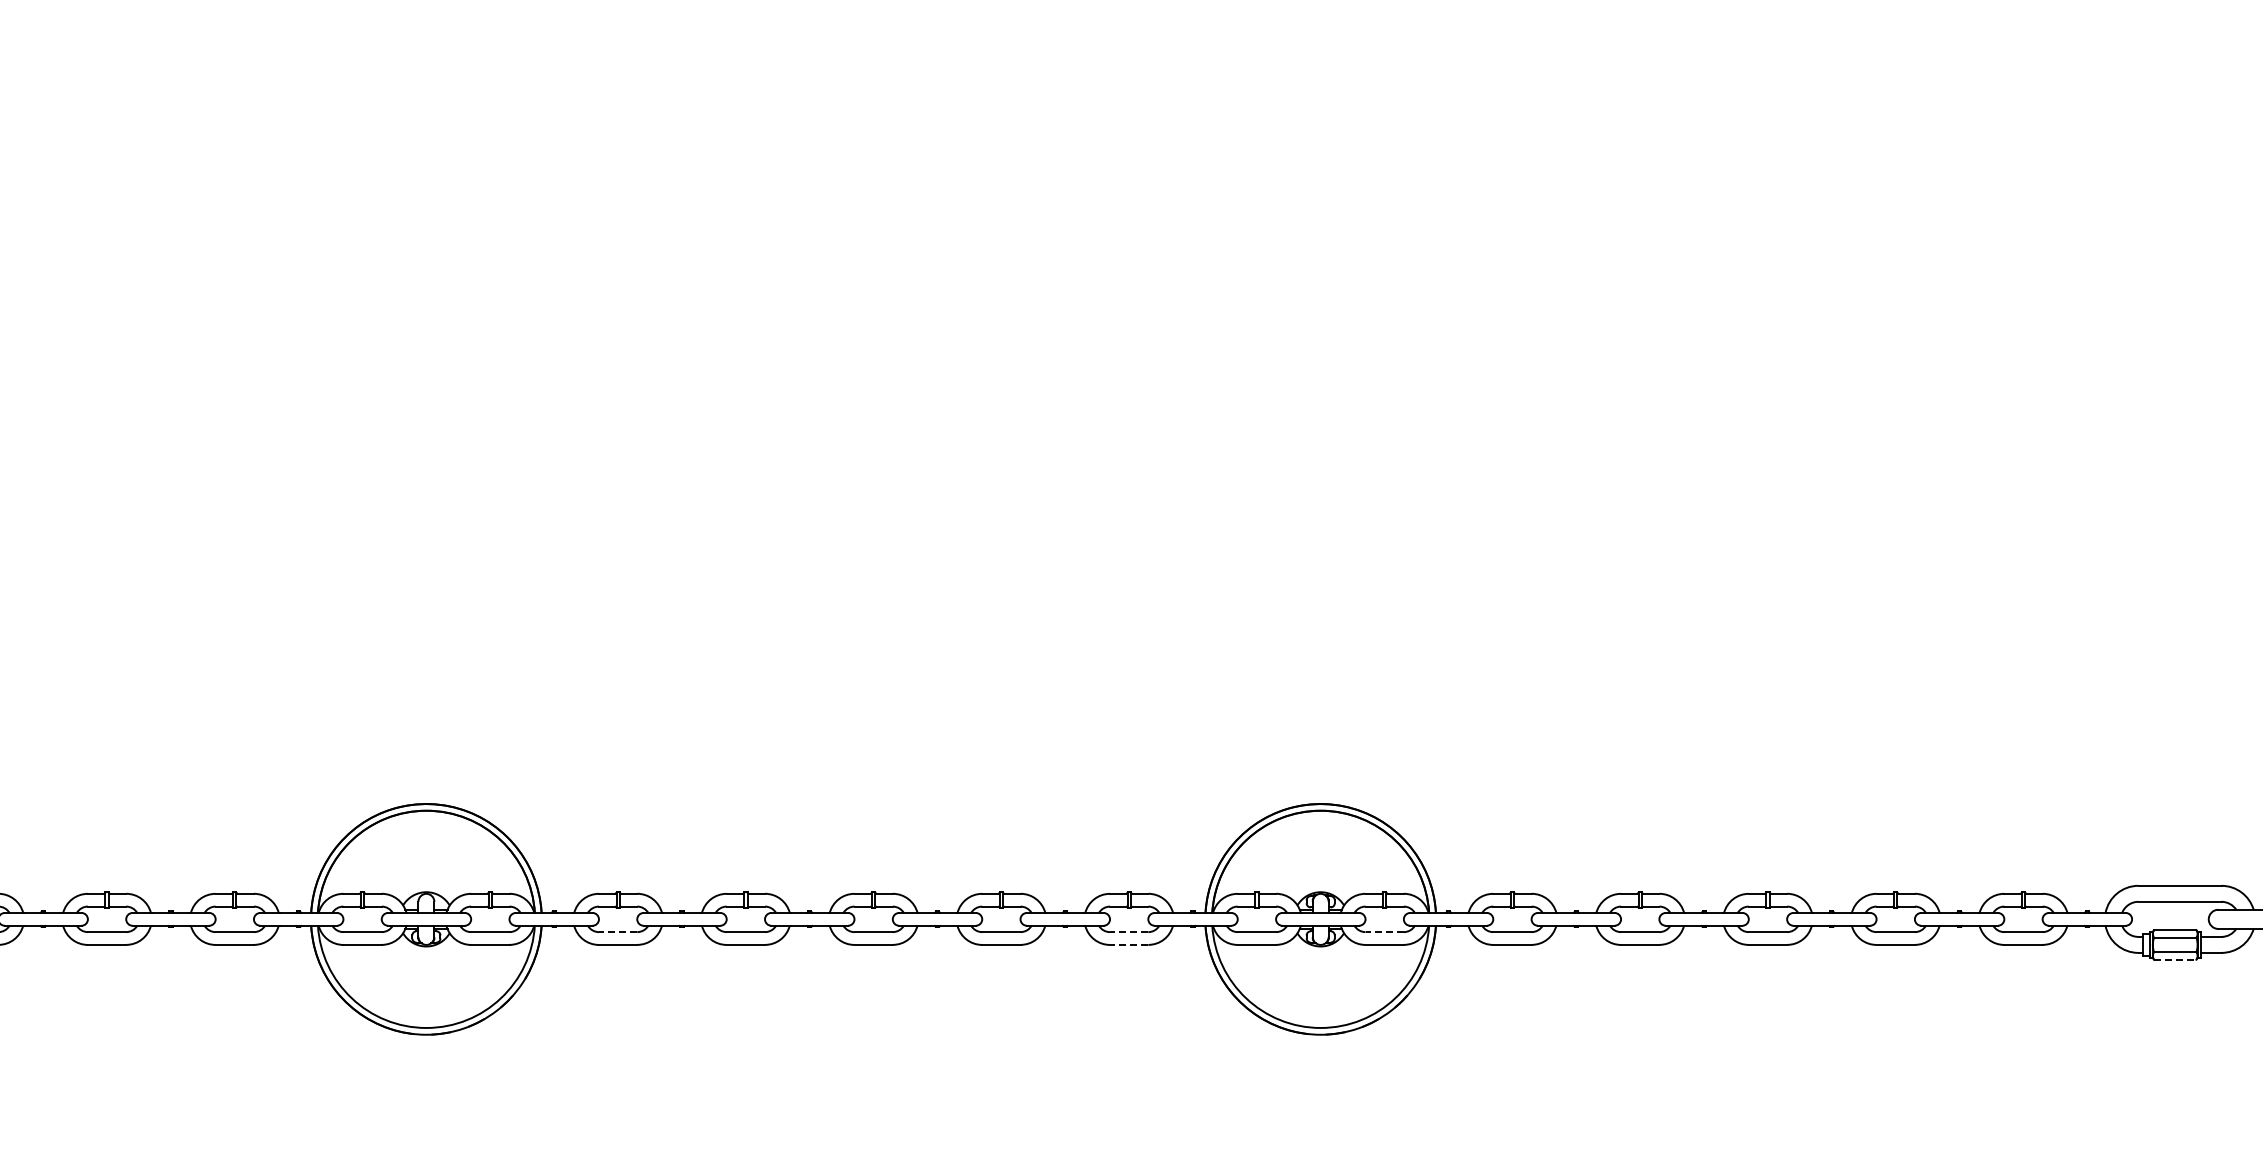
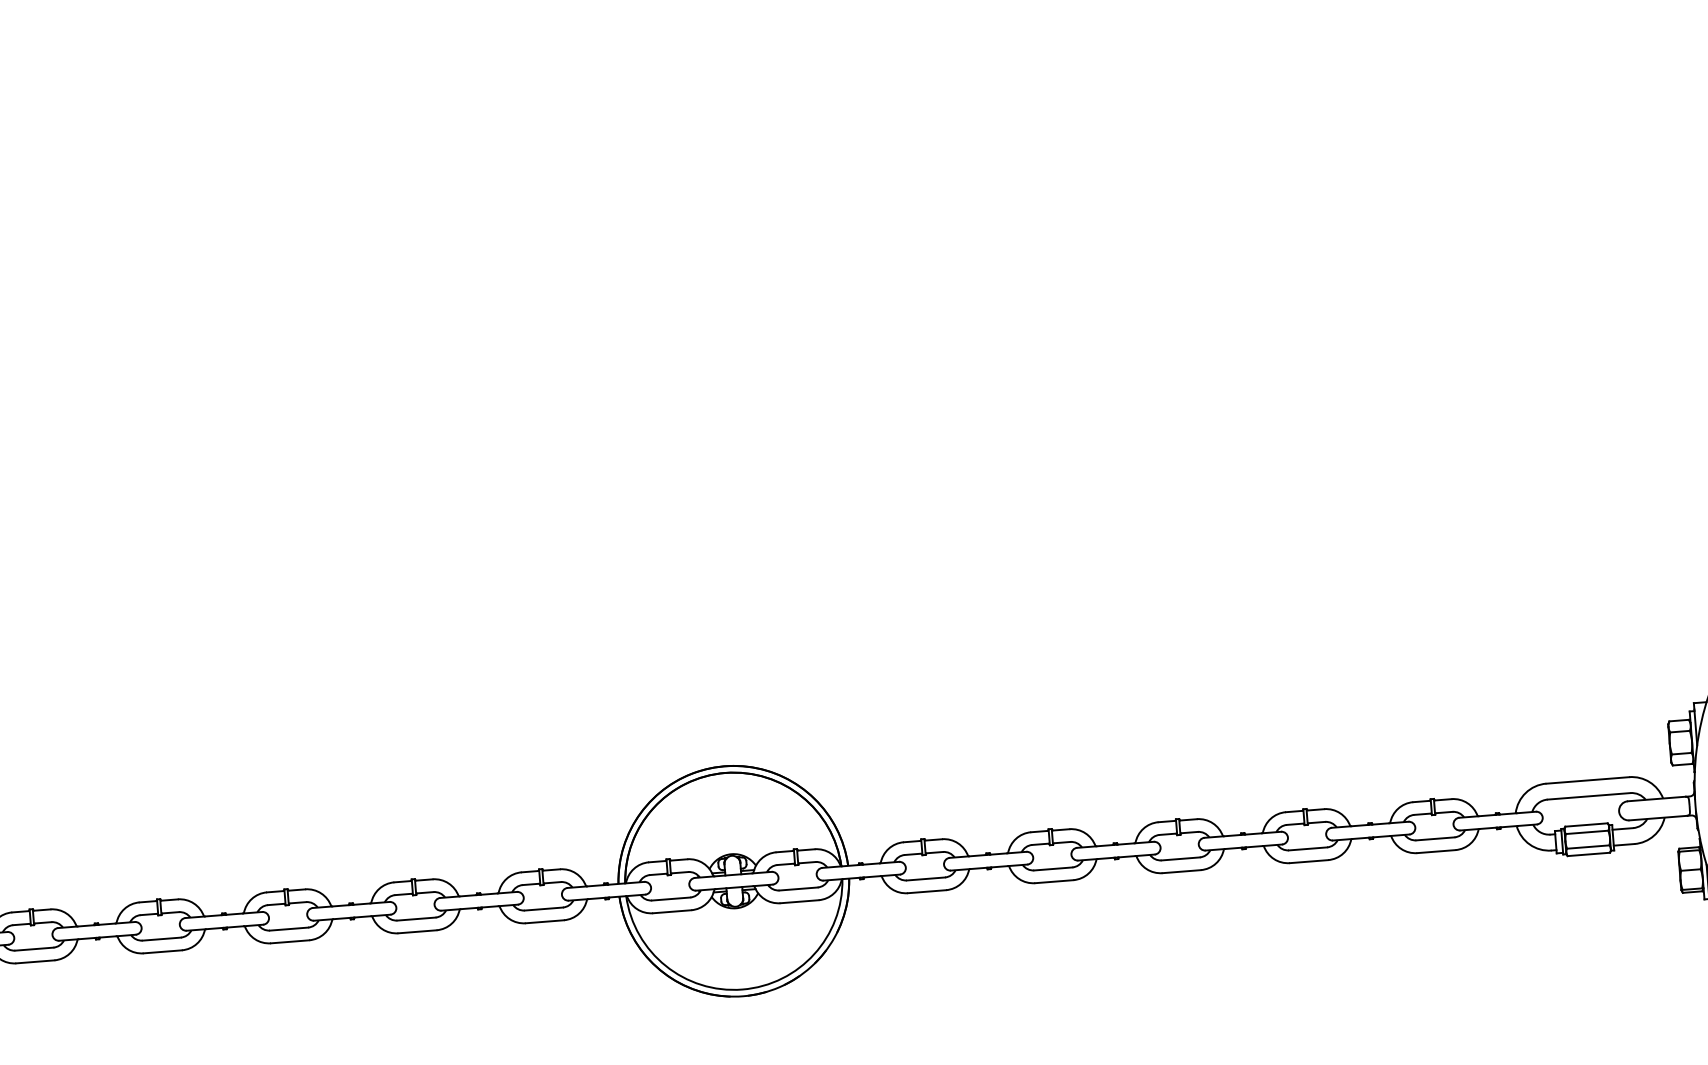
line: (617, 932) -> (33, 949), dashed -> solid
line: (1128, 932) -> (543, 909), dashed -> solid
line: (1384, 932) -> (798, 889), dashed -> solid
line: (1128, 944) -> (544, 921), dashed -> solid
line: (2175, 959) -> (1589, 854), dashed -> solid

